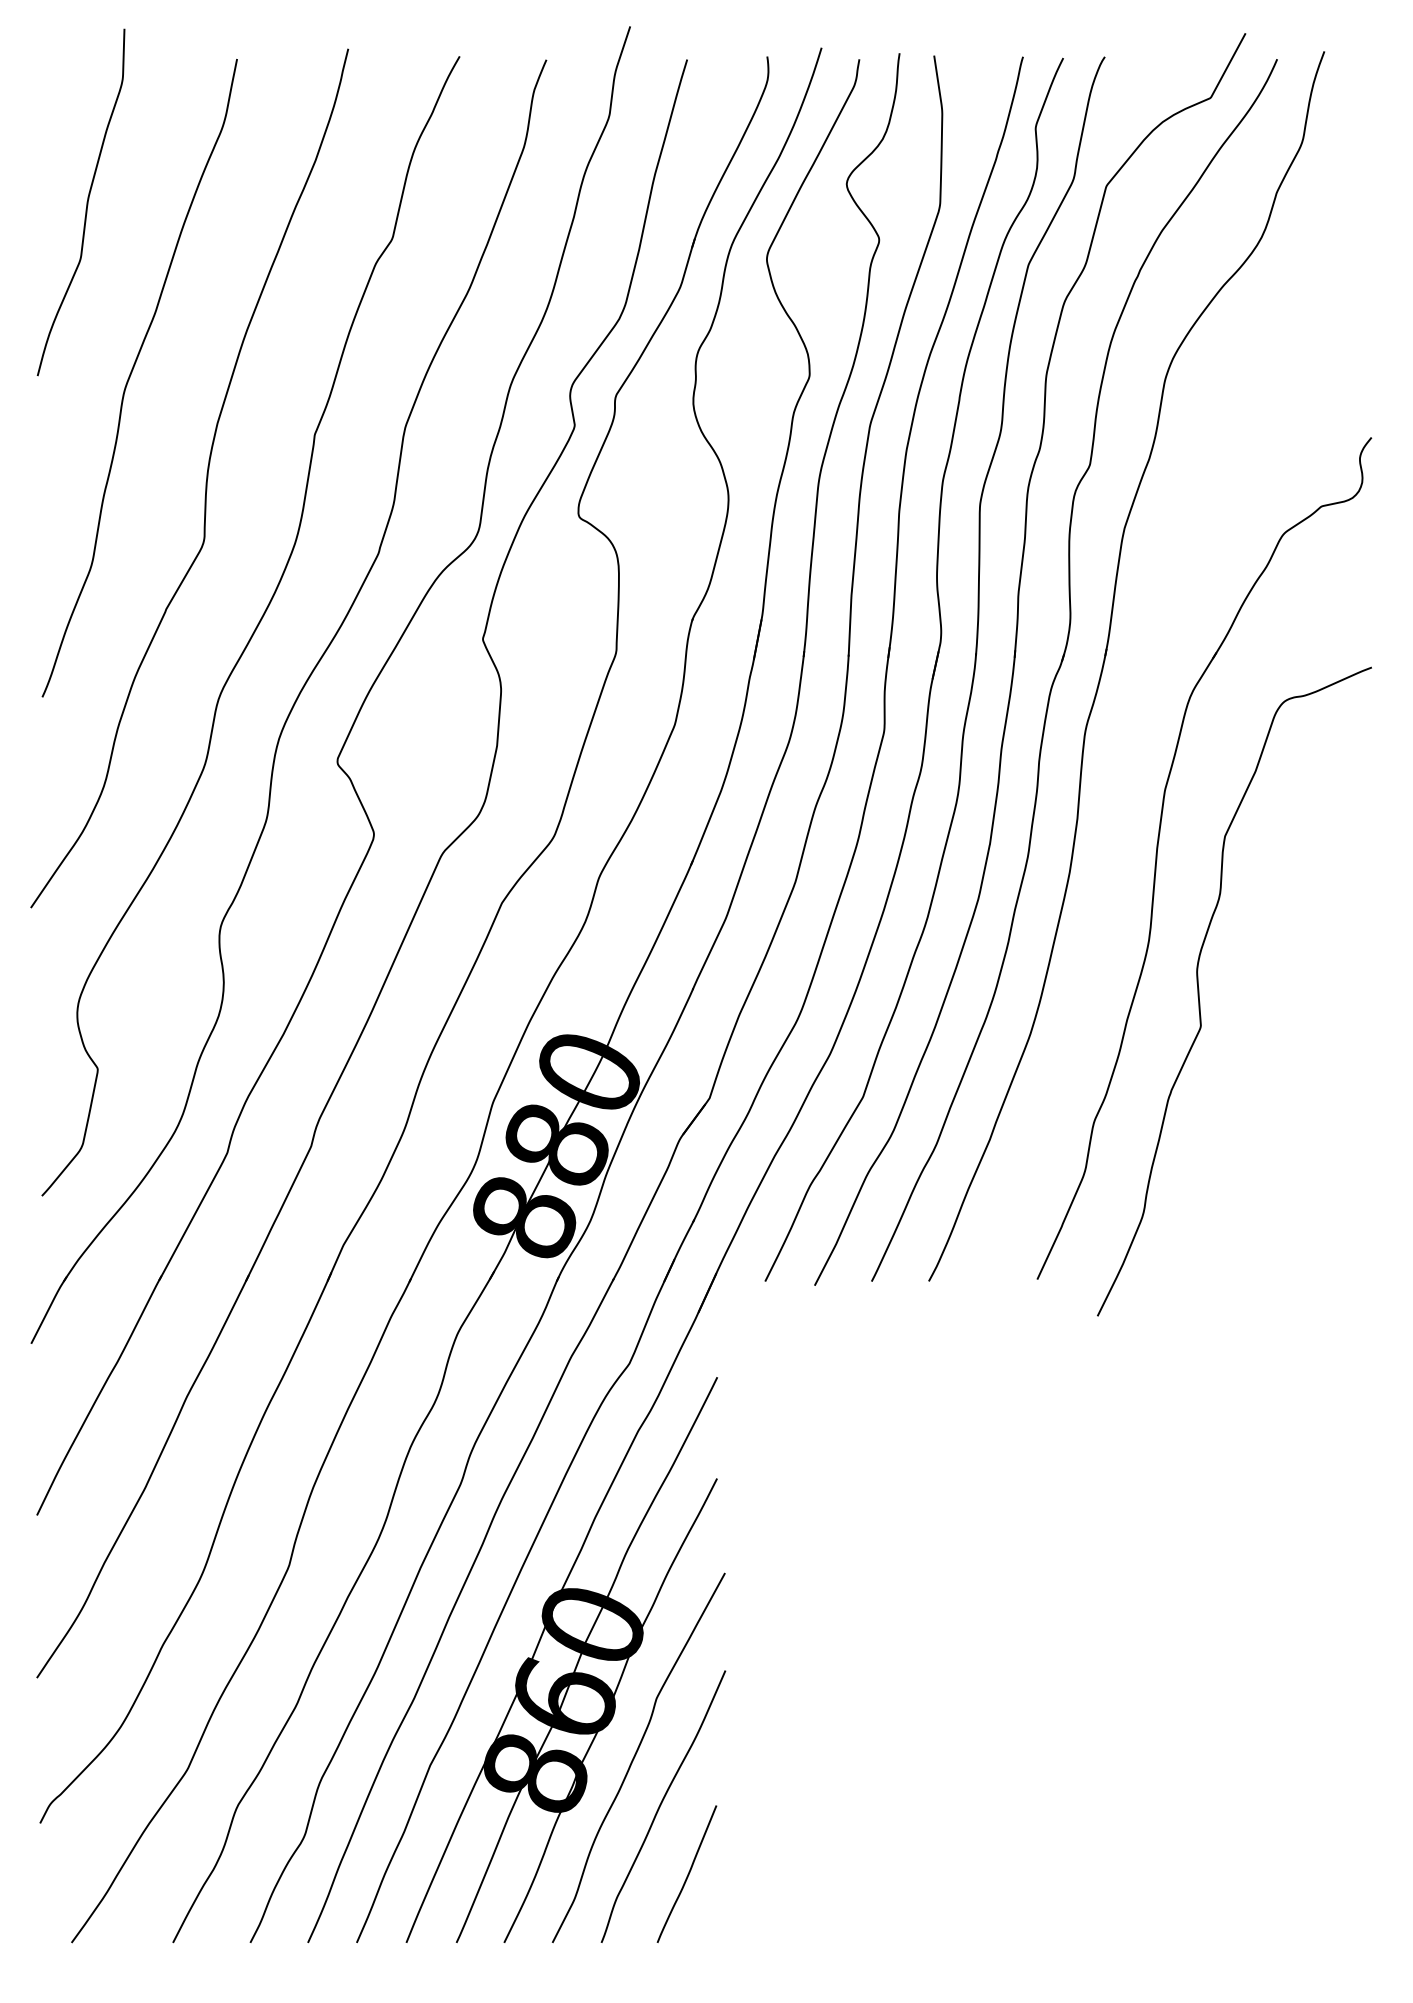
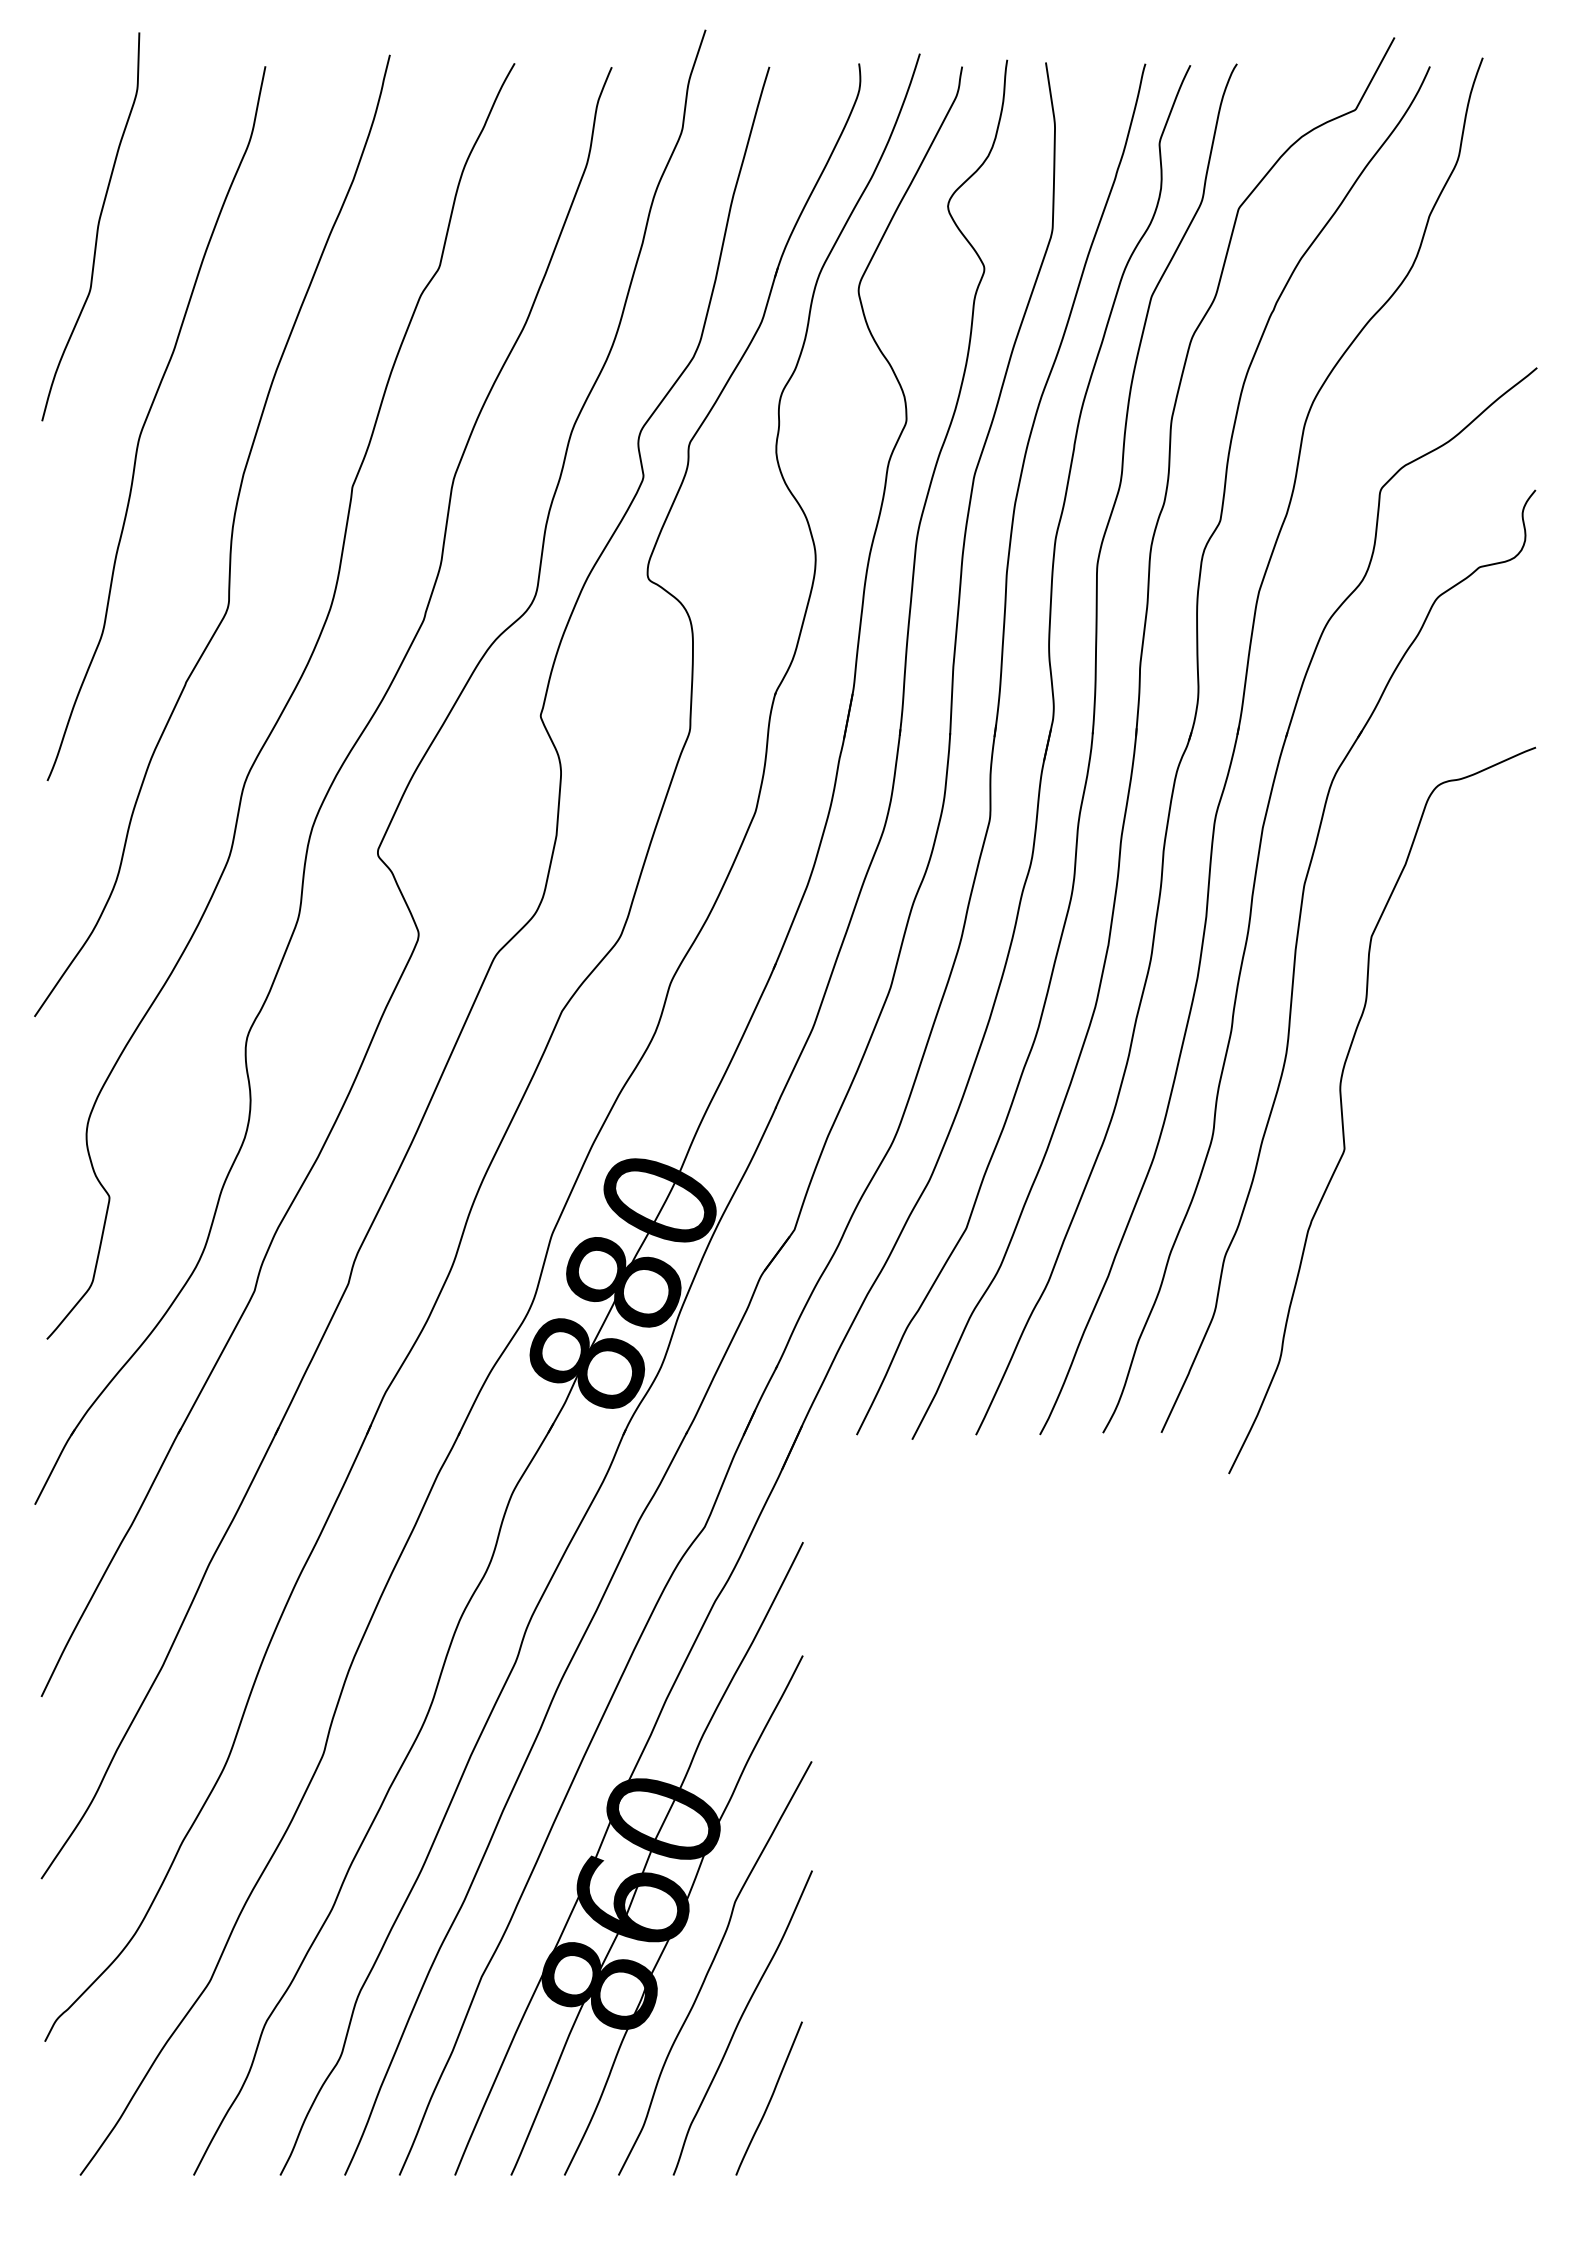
part: (1120, 796) -> (1254, 891), added

